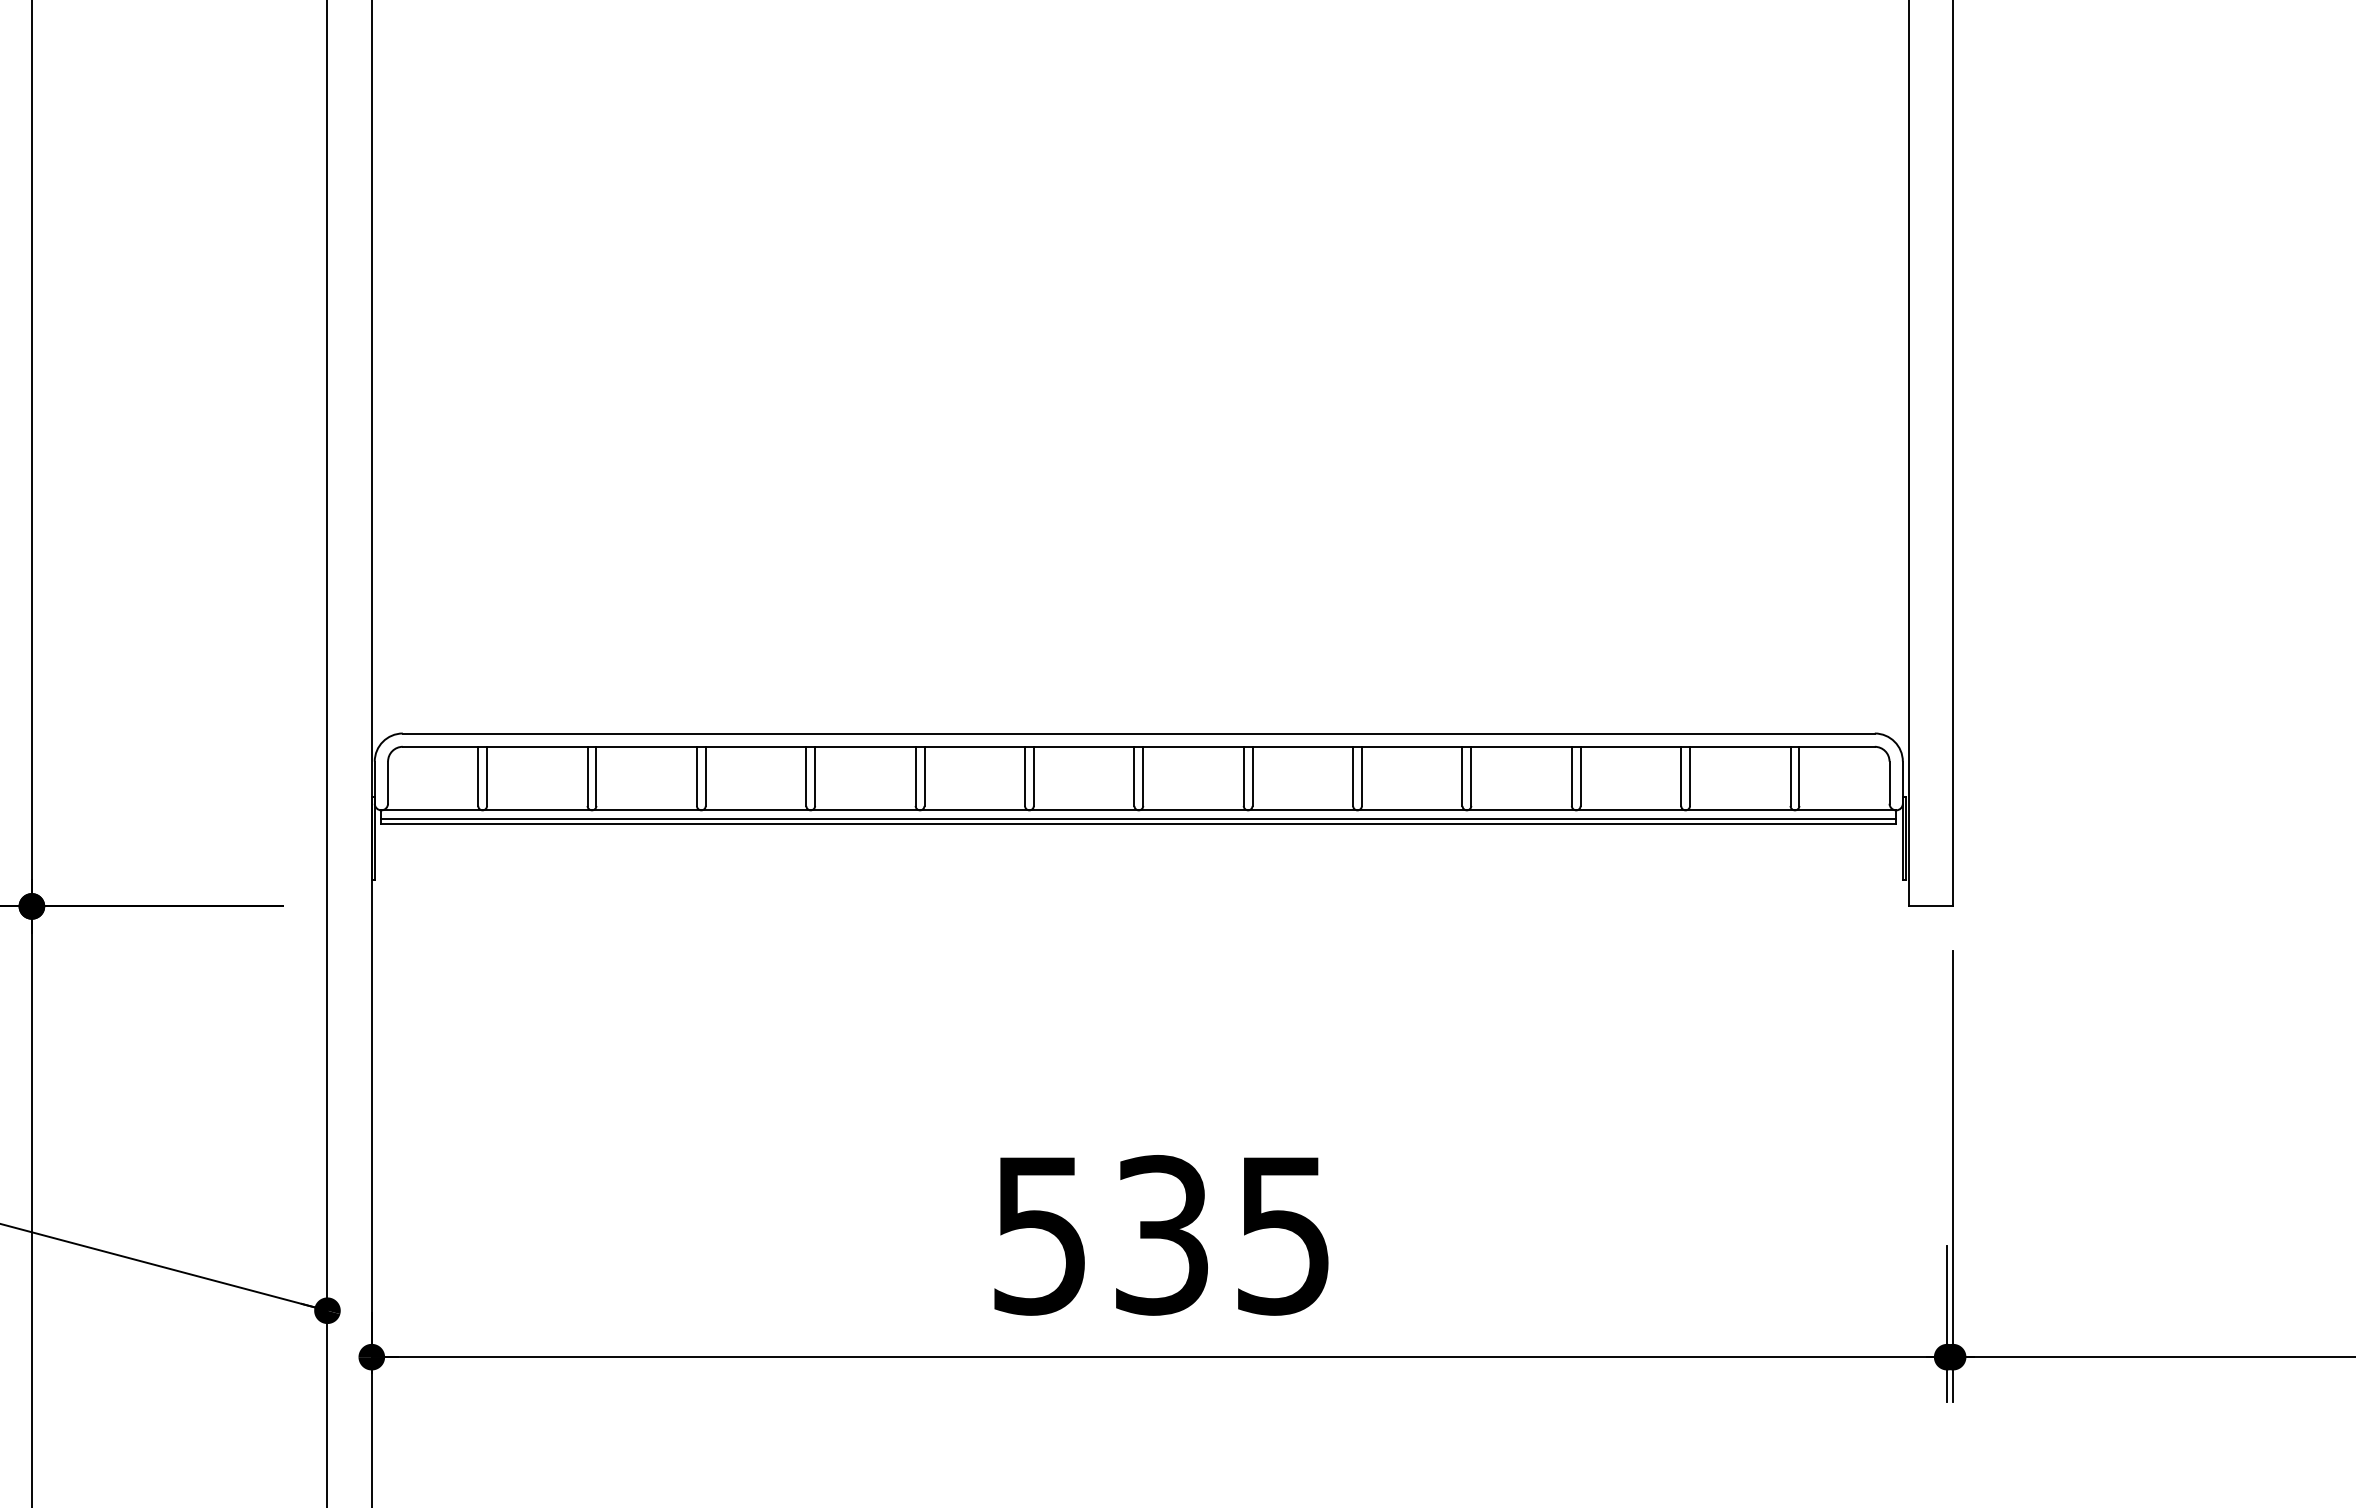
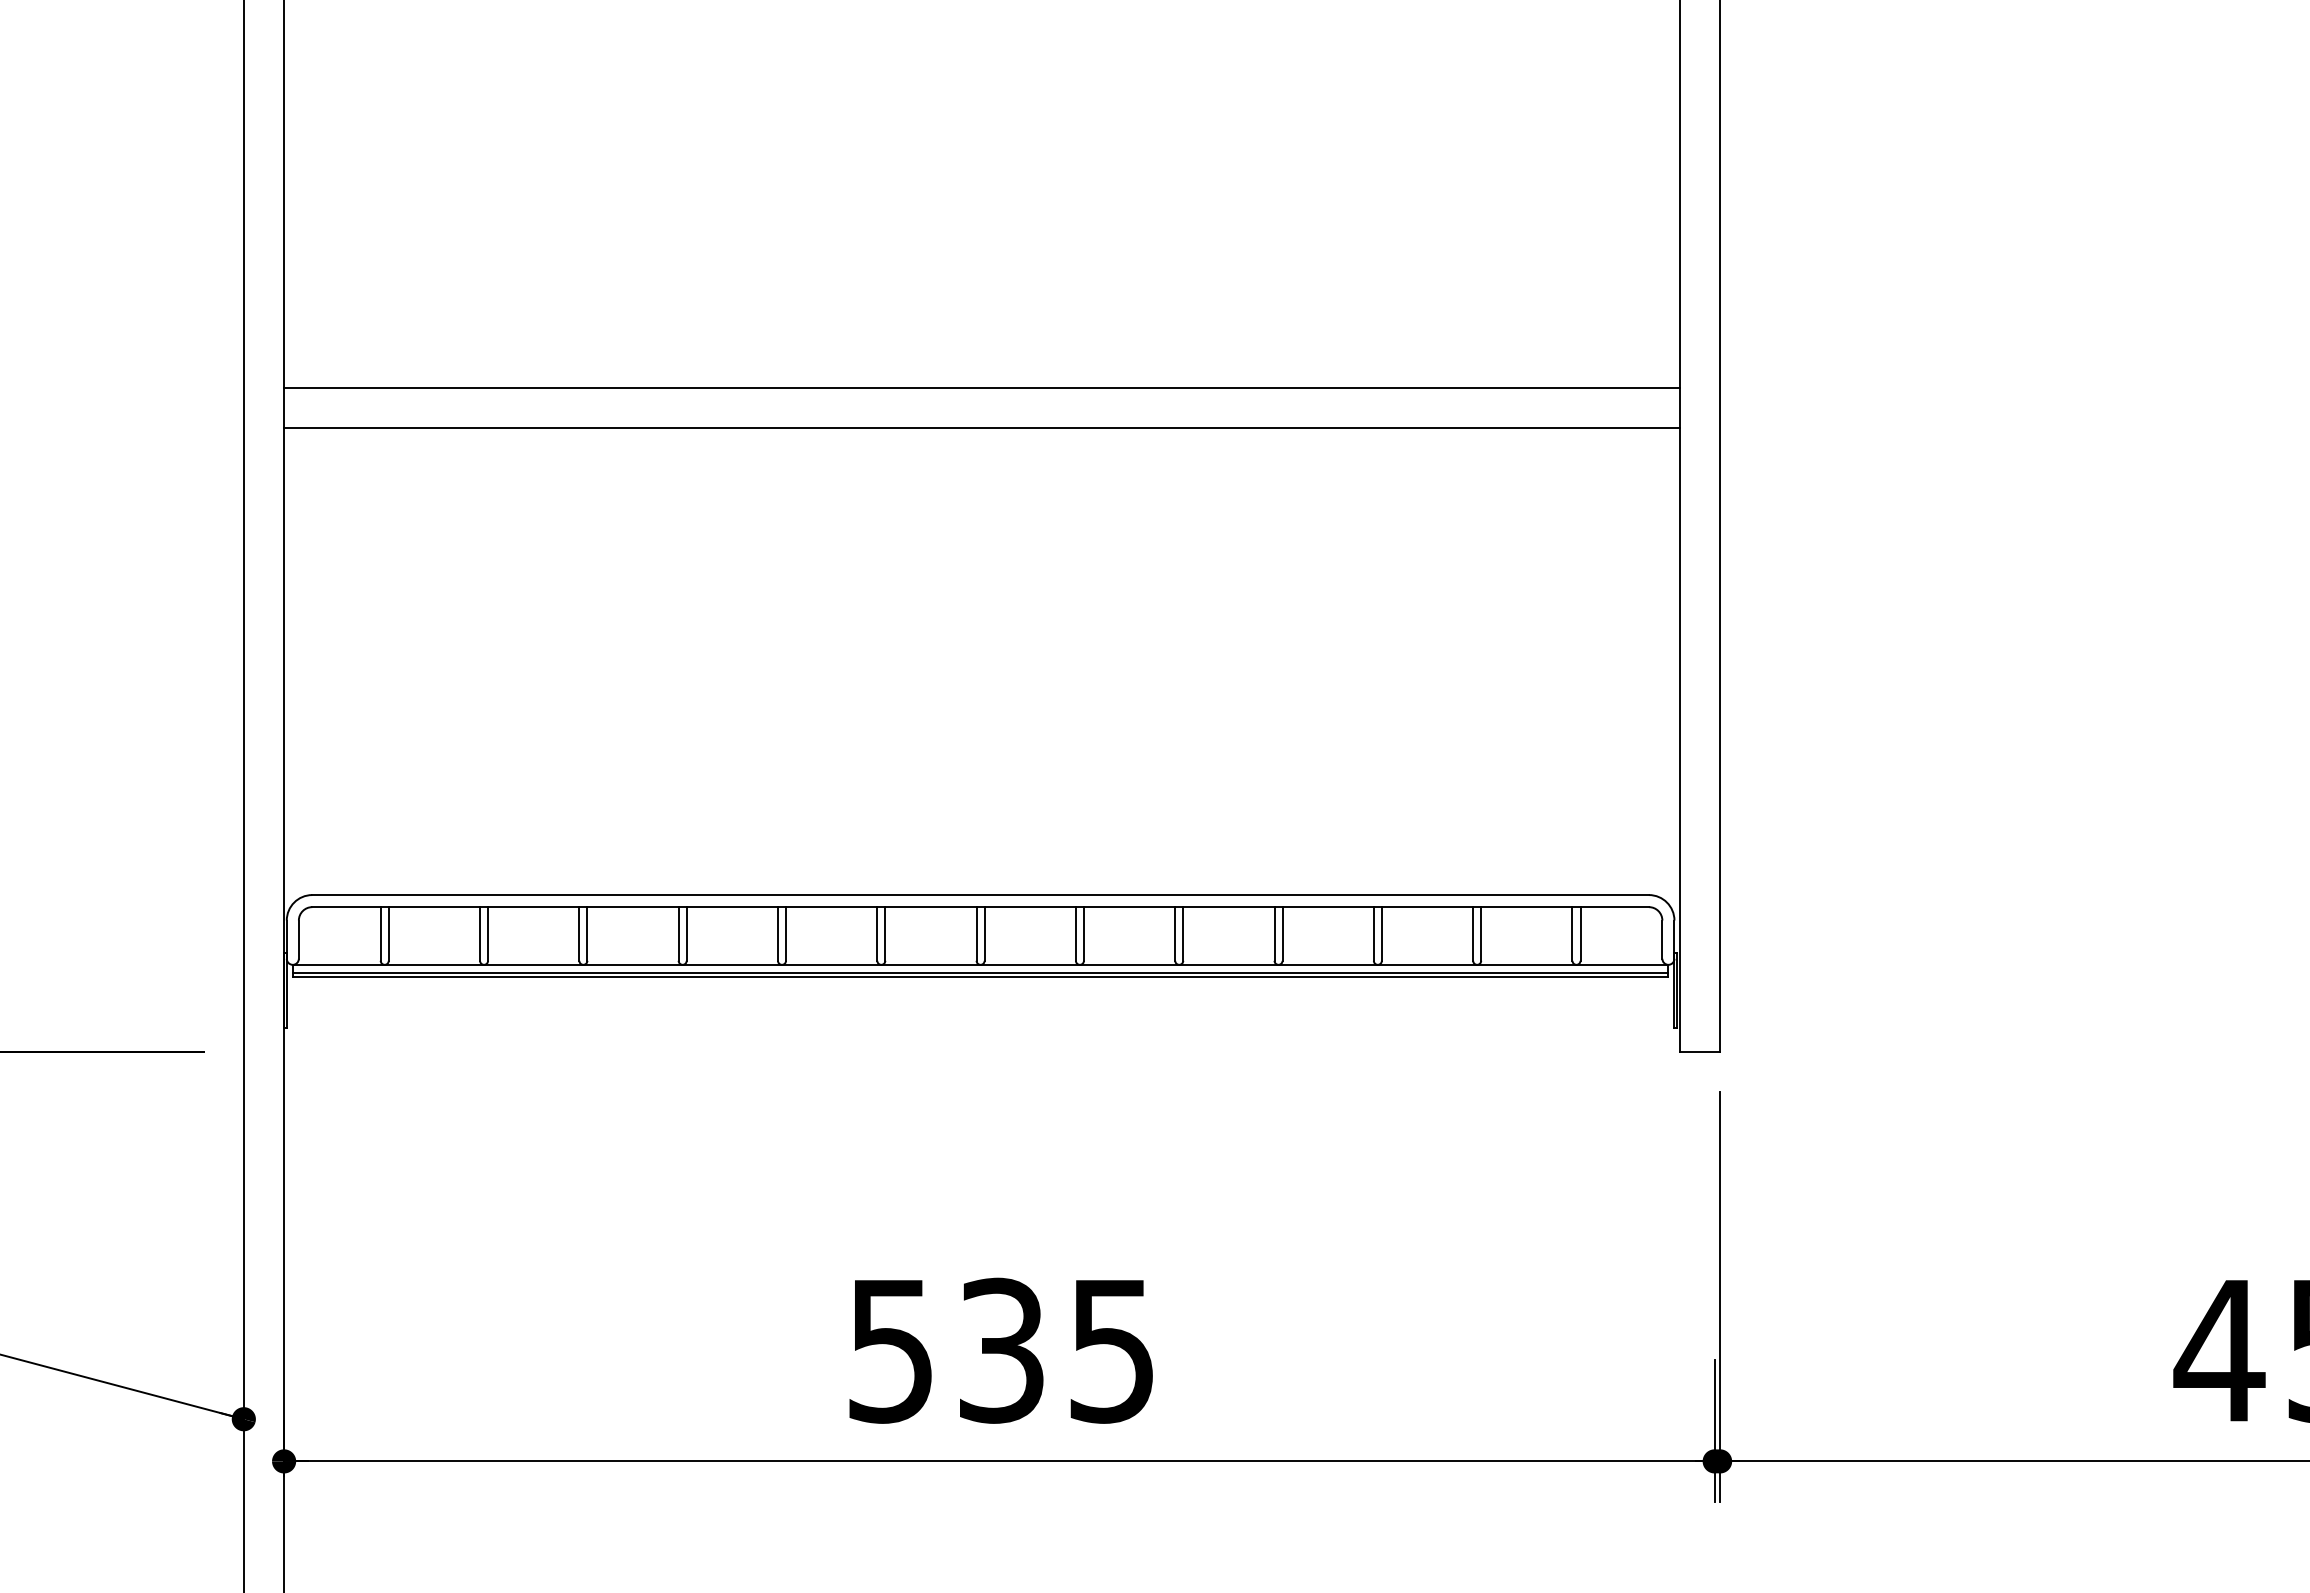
line: (1139, 174) -> (981, 387), added
line: (1139, 219) -> (981, 428), added

